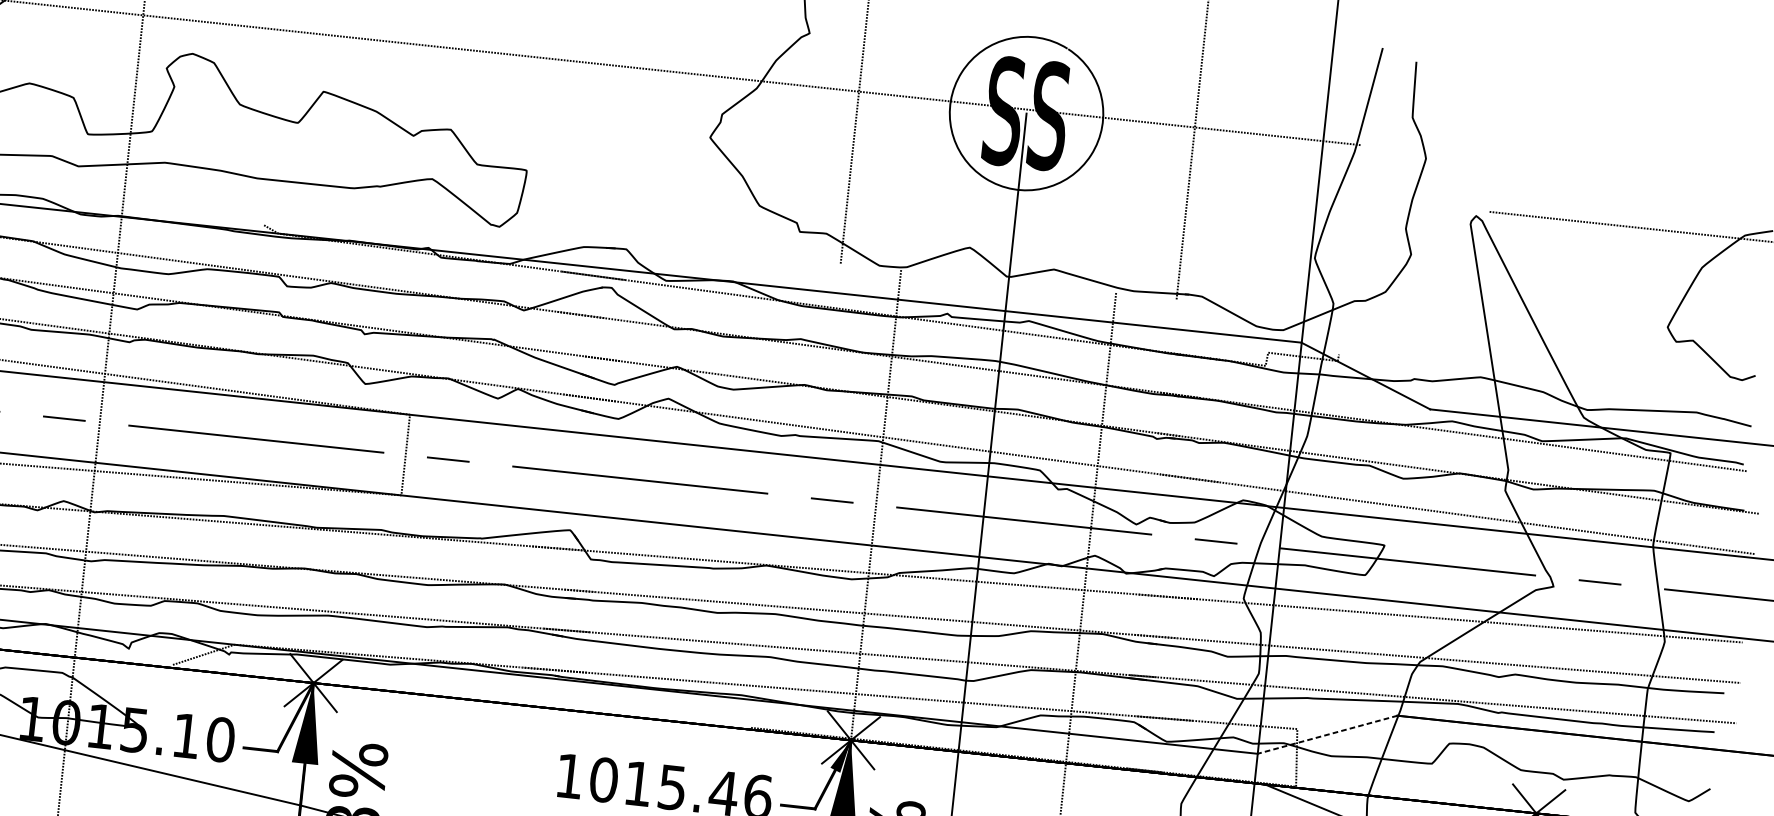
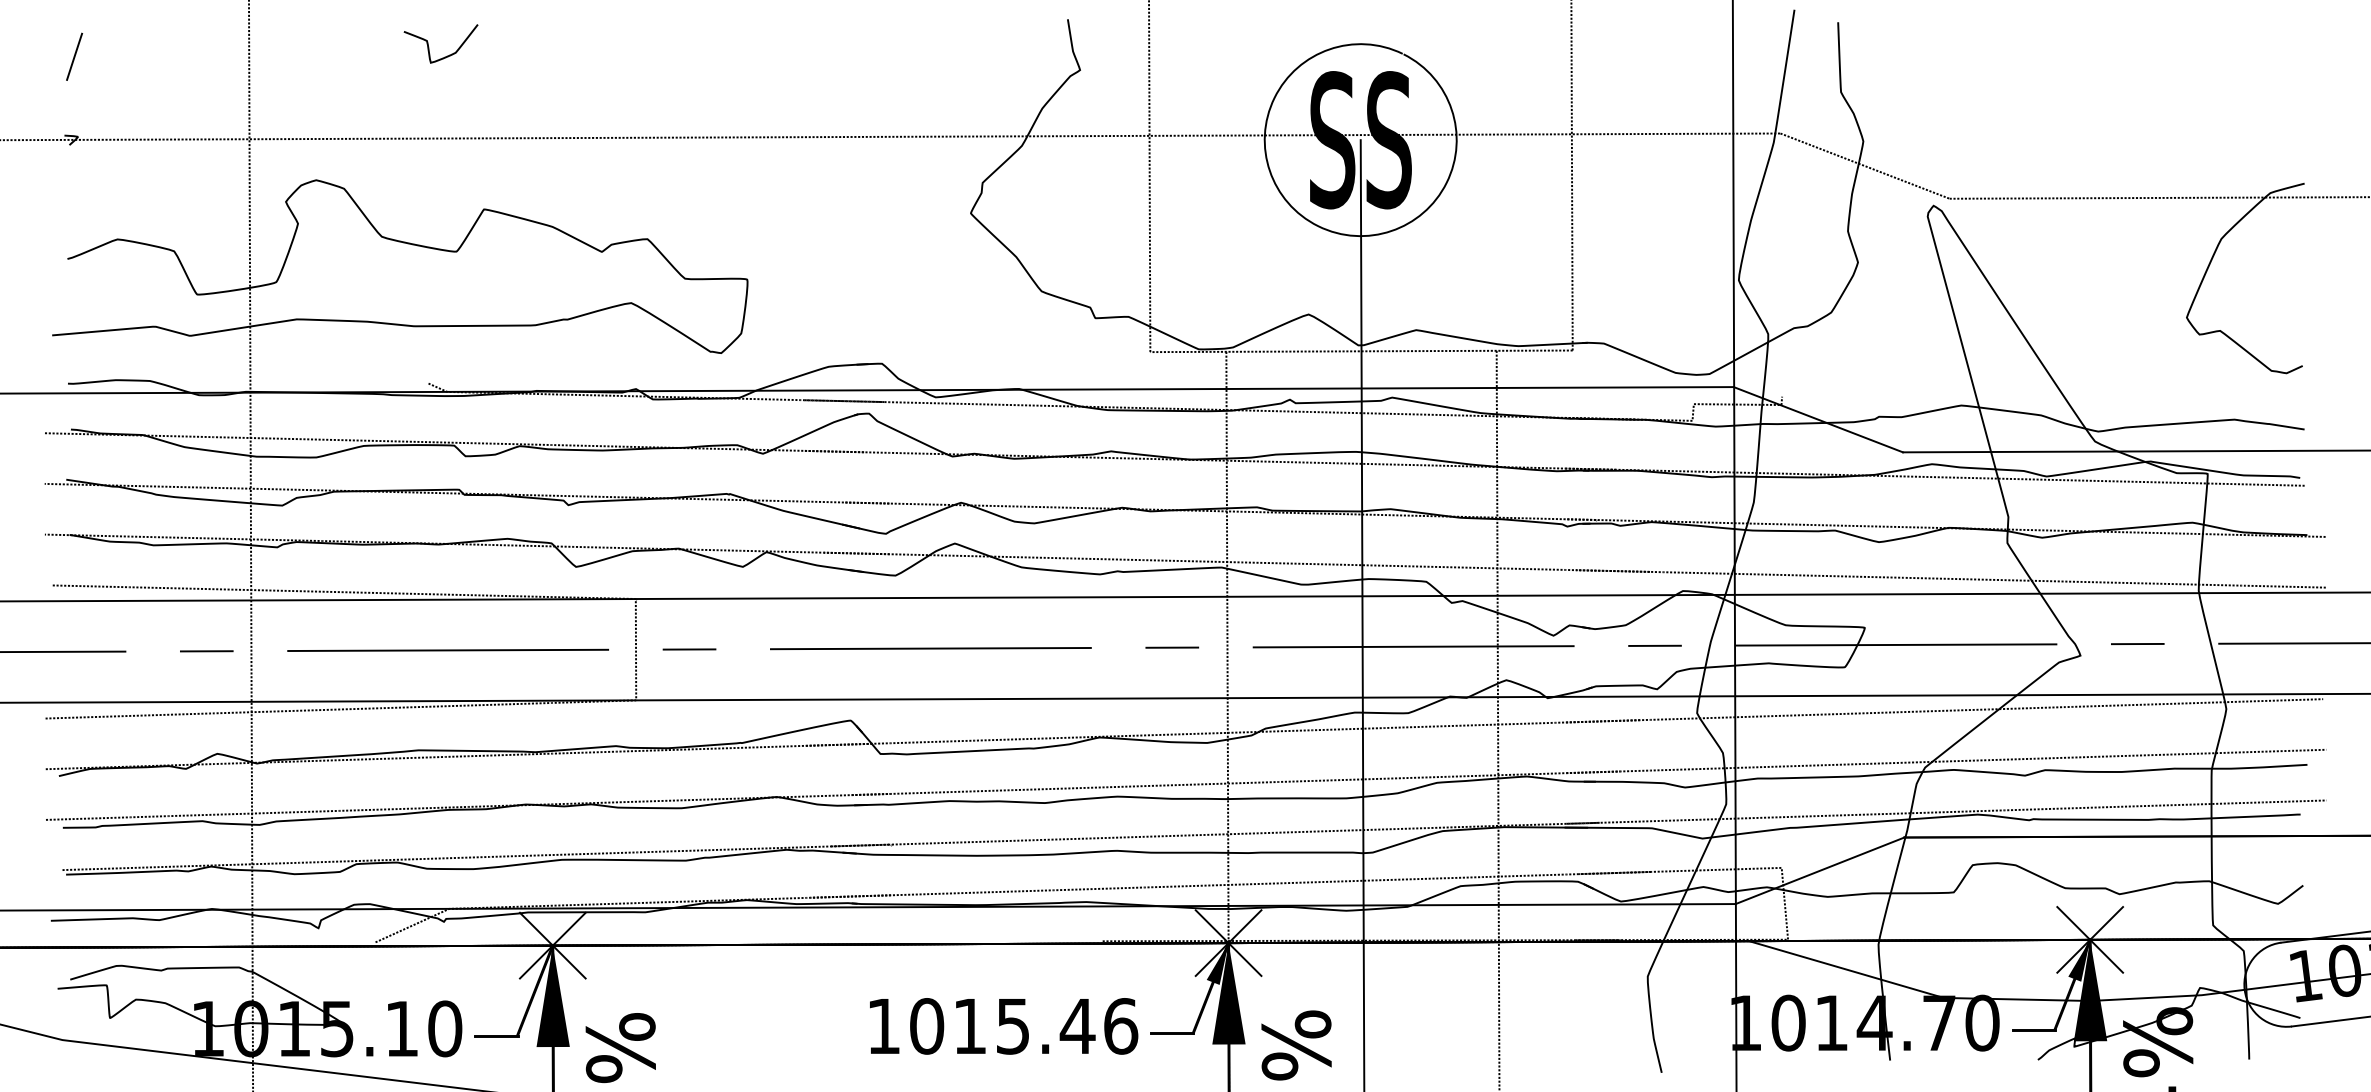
line: (1424, 177) -> (1864, 165), added
line: (1008, 281) -> (1361, 351), added
line: (1327, 734) -> (1820, 870), dashed -> solid

